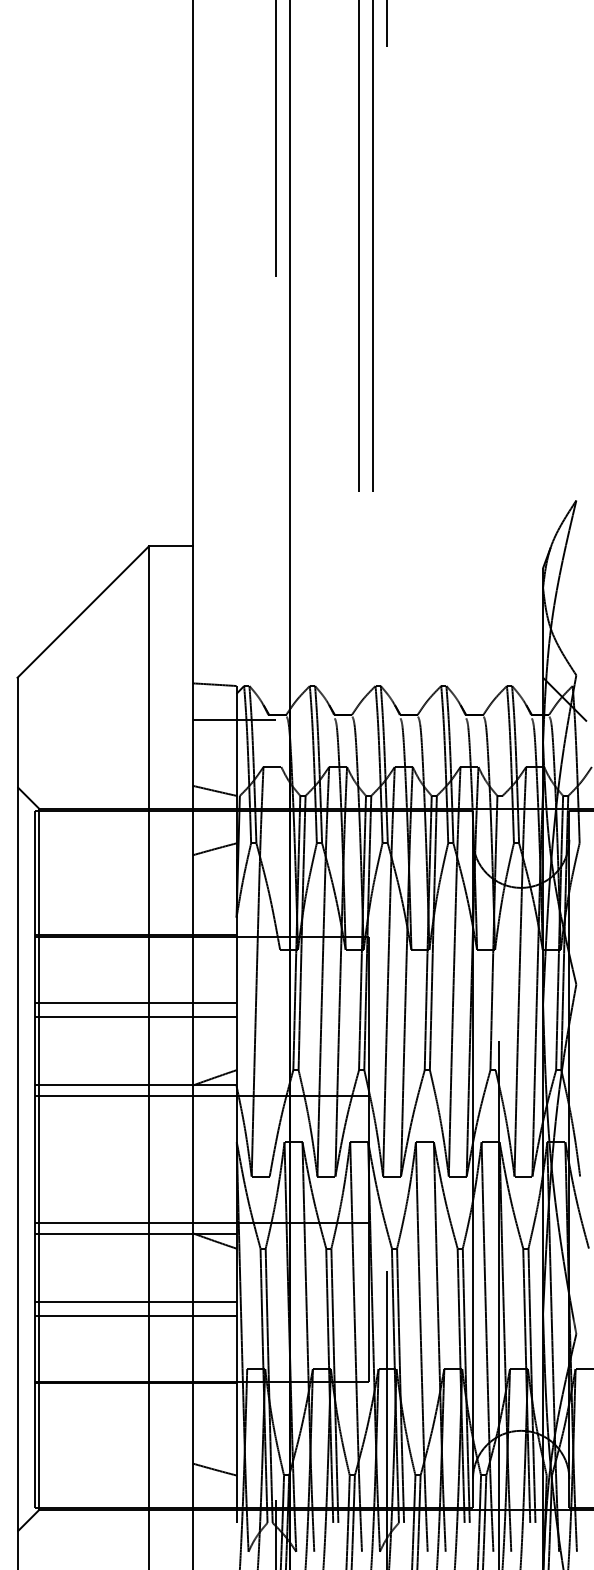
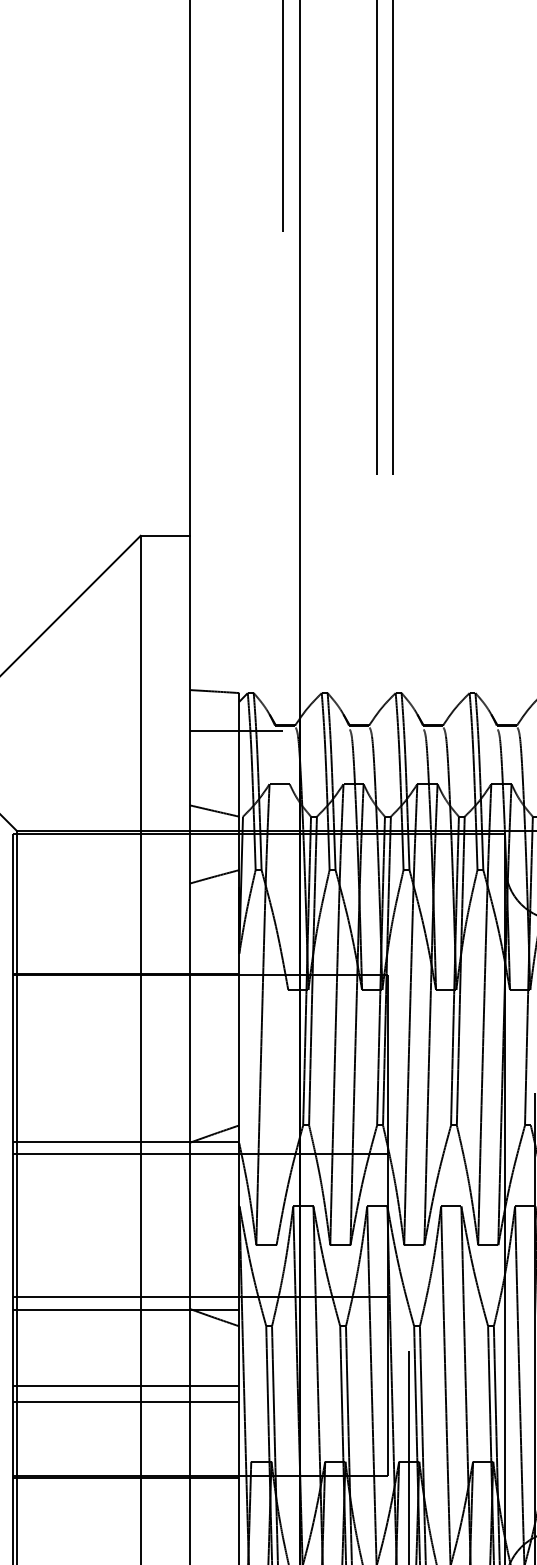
line: (135, 1003) -> (125, 1050), removed
line: (135, 1016) -> (125, 1065), removed

